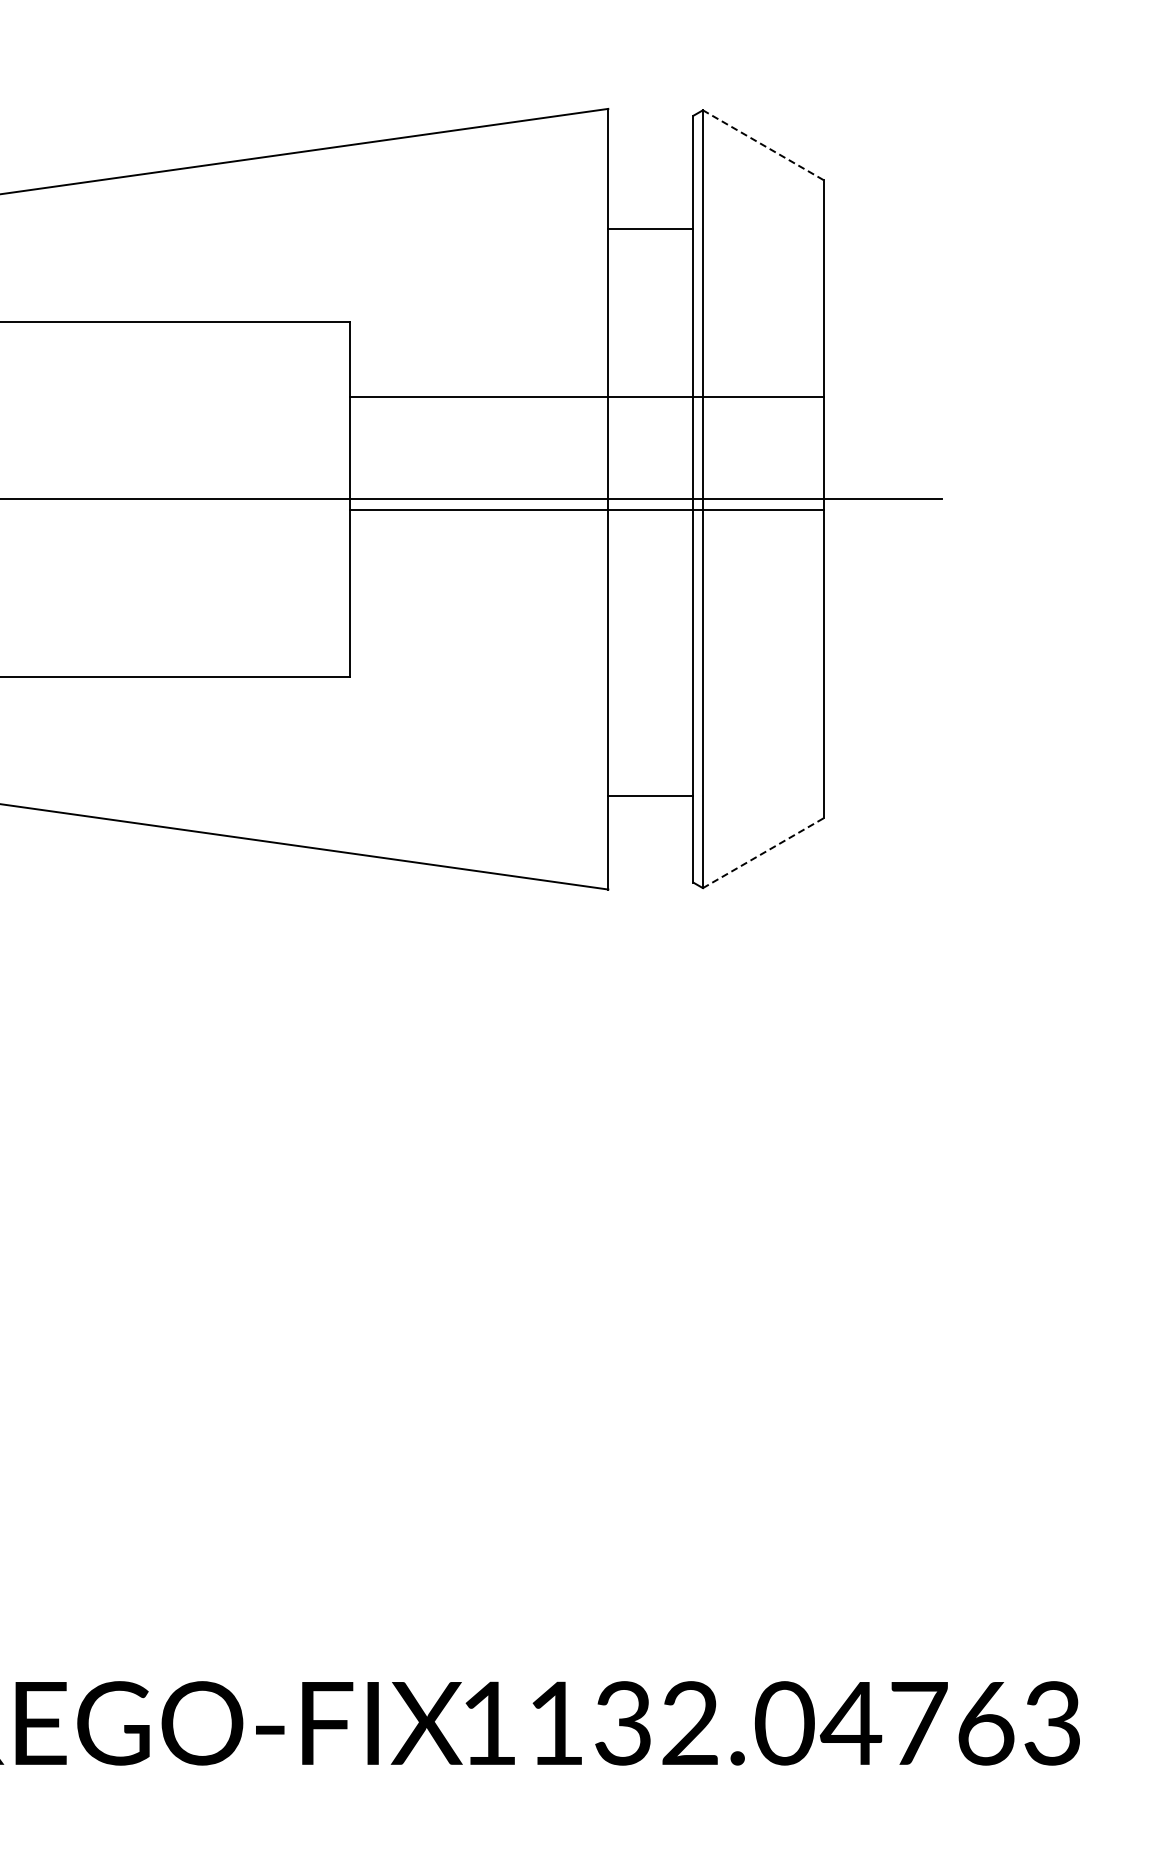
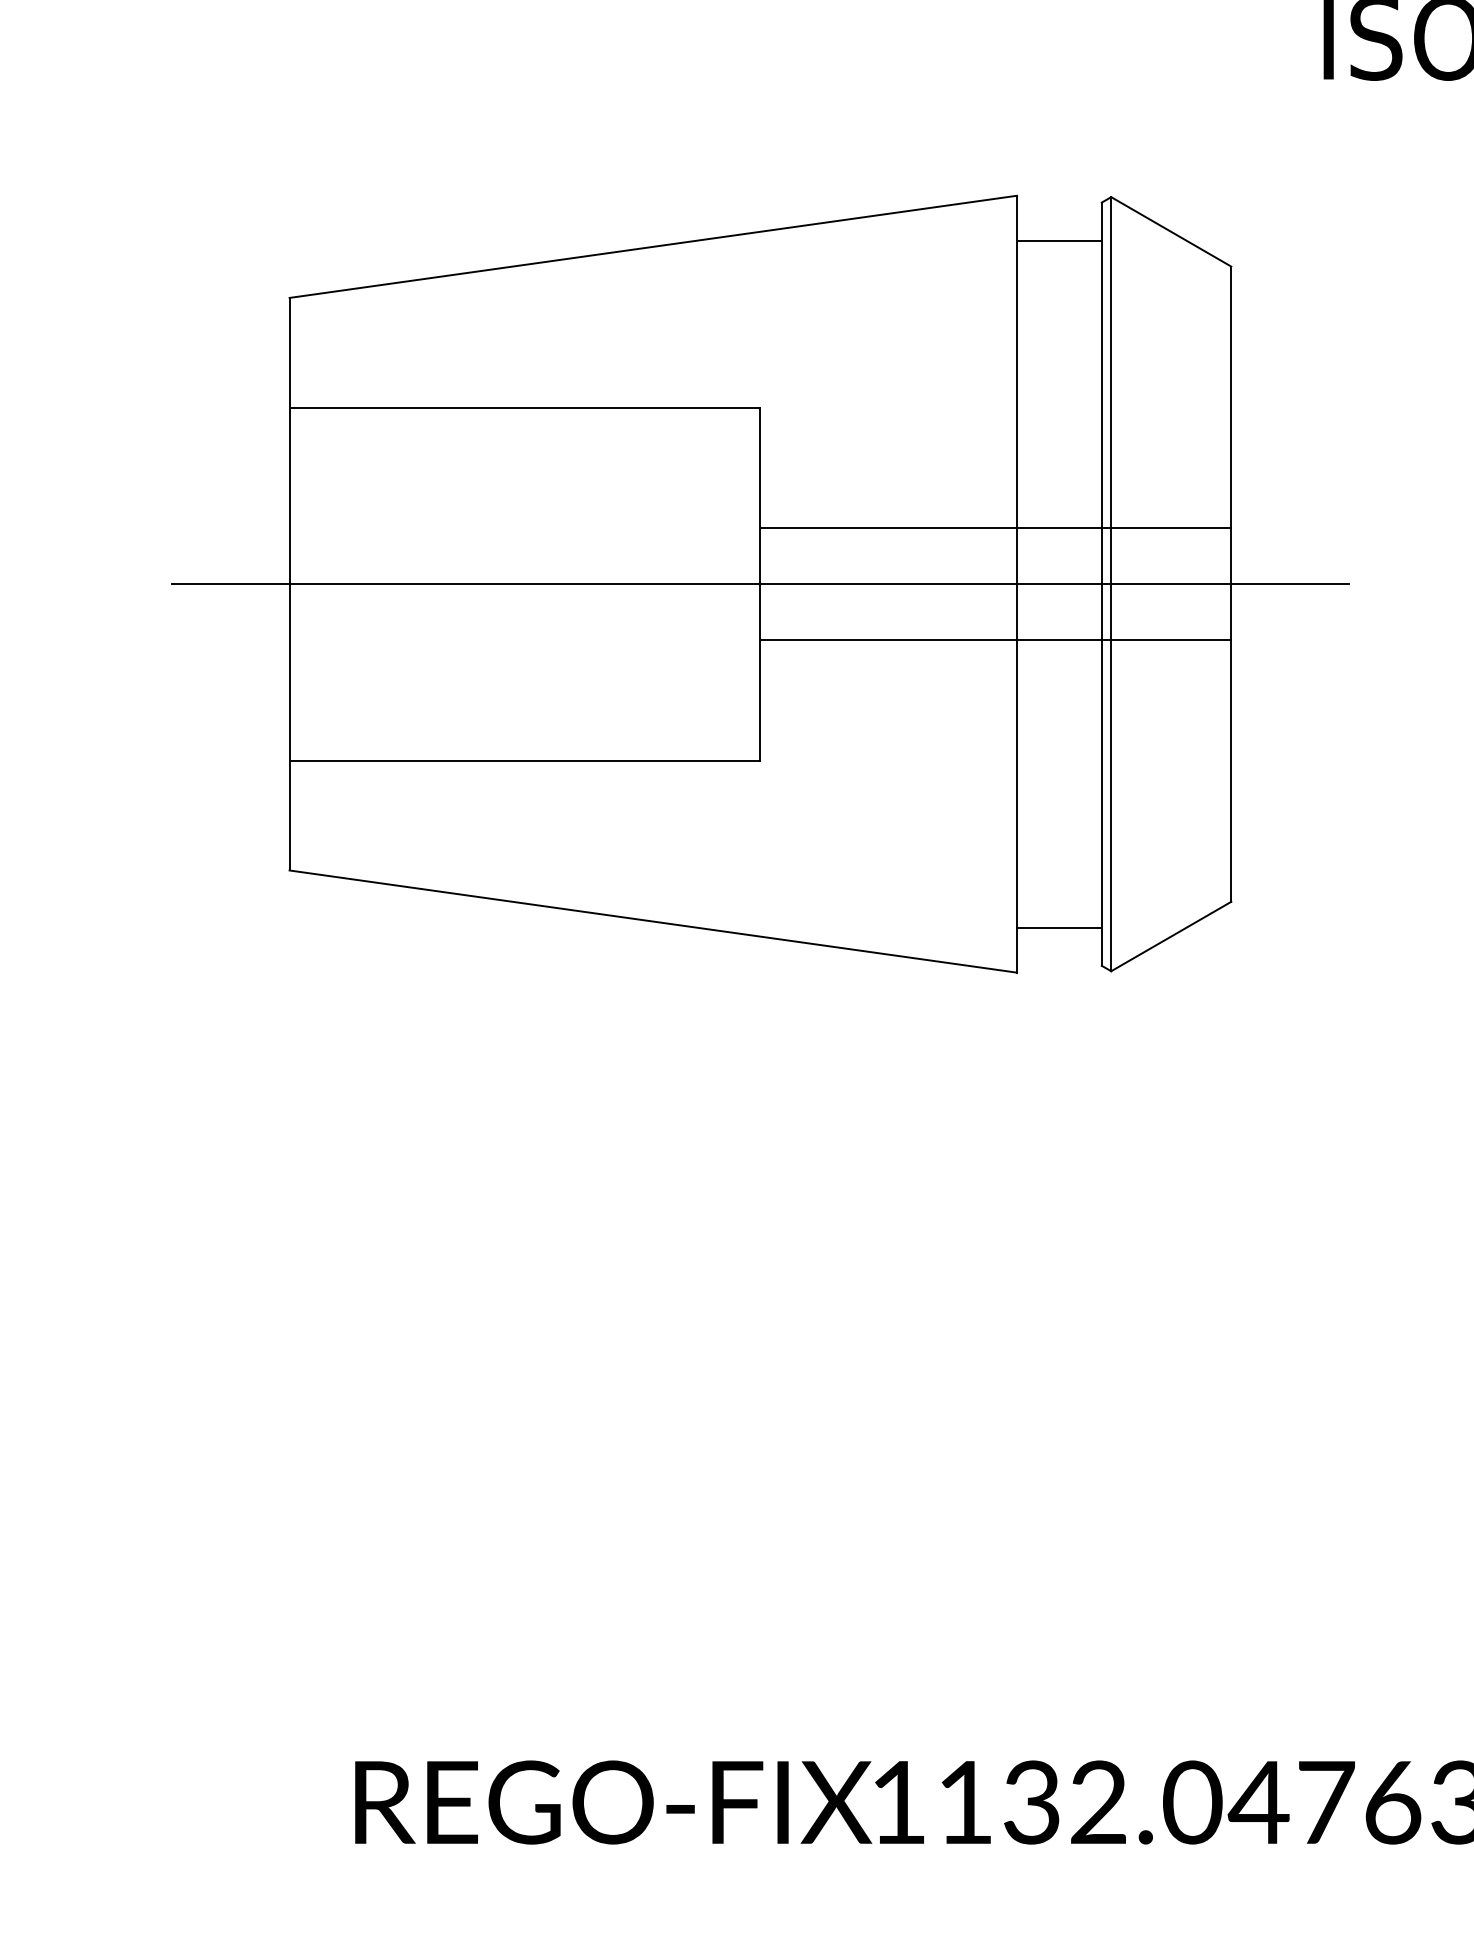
line: (762, 144) -> (1170, 231), dashed -> solid
line: (650, 229) -> (1059, 240), moved
line: (586, 397) -> (995, 528), moved
line: (586, 510) -> (995, 640), moved
line: (650, 795) -> (1059, 927), moved
line: (762, 853) -> (1170, 936), dashed -> solid

